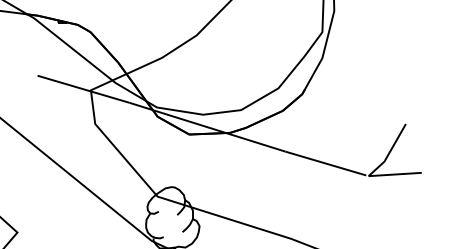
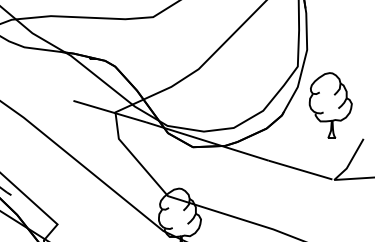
part: (363, 81) -> (330, 105), added

